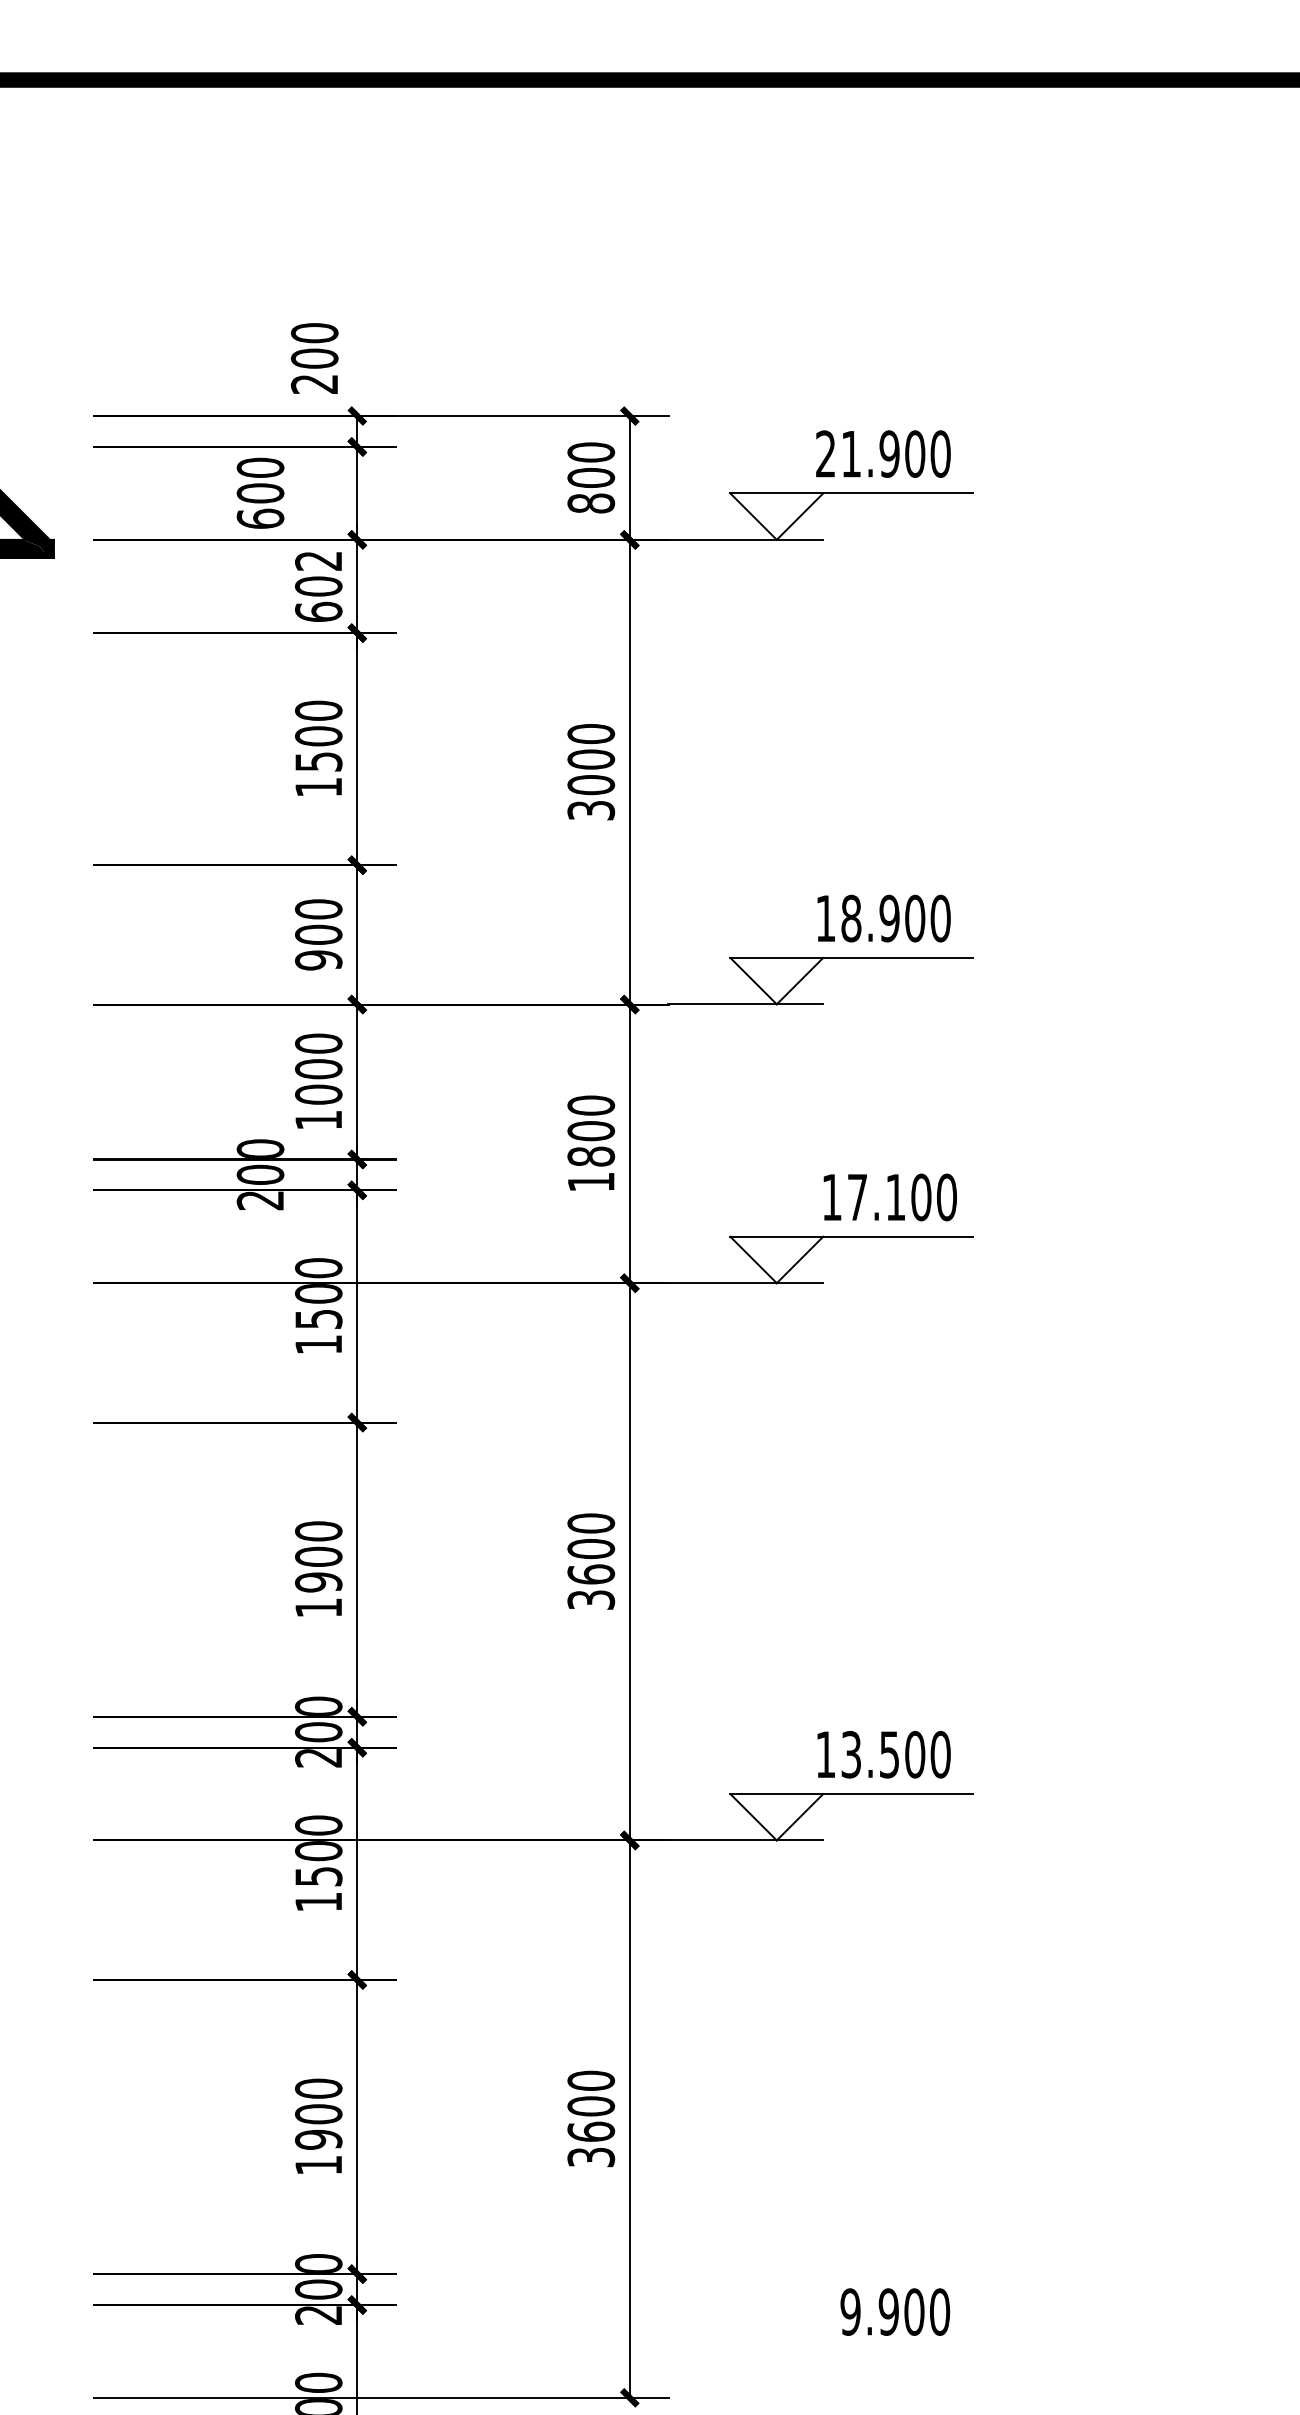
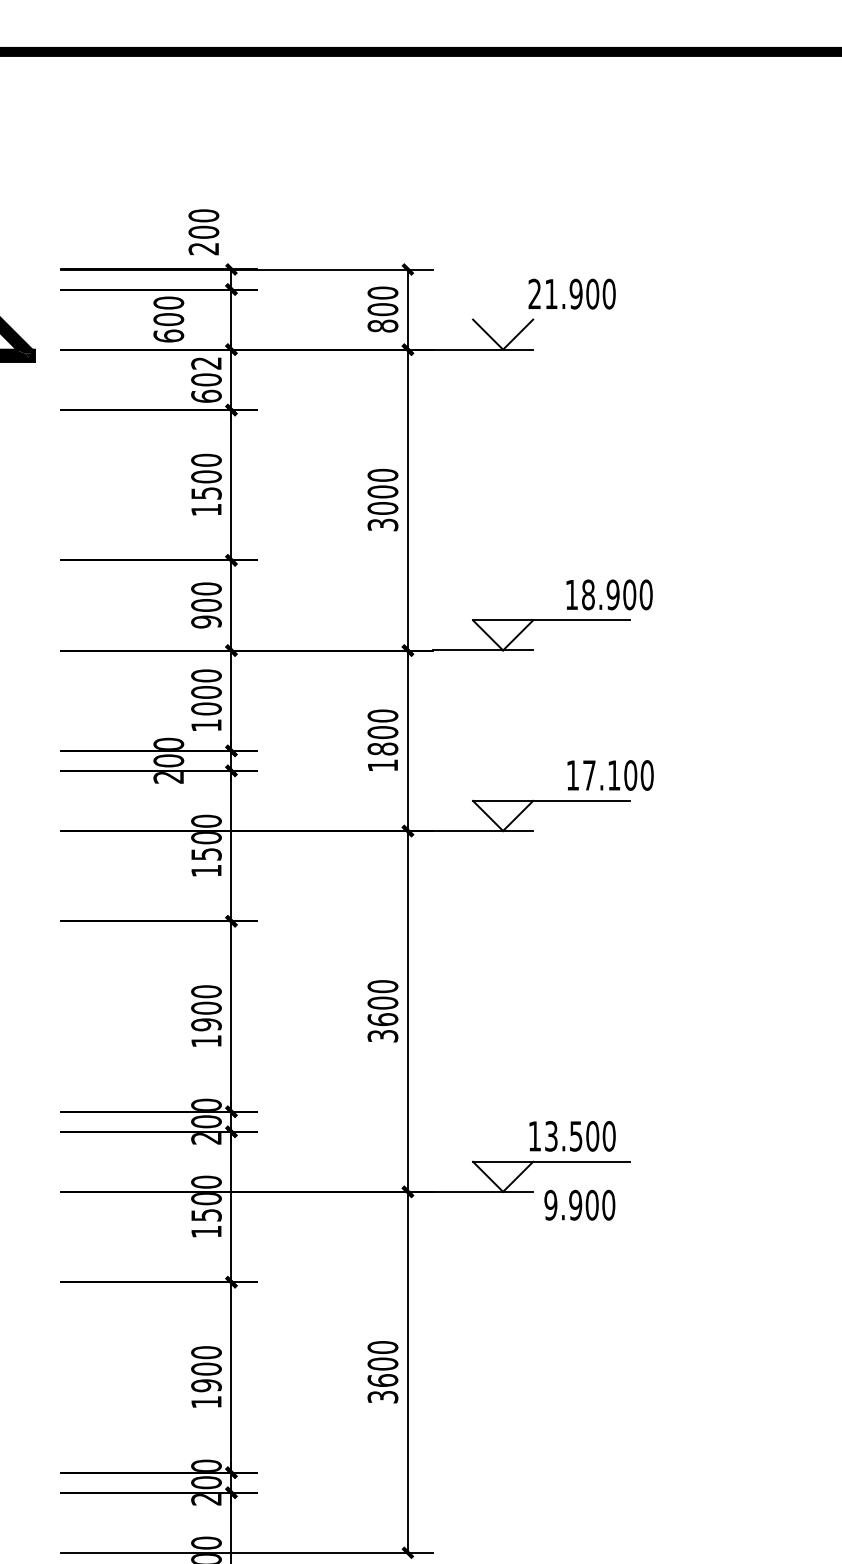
line: (851, 493) -> (551, 319), removed
text: (883, 917) -> (609, 594), moved
text: (890, 1197) -> (610, 775), moved
text: (894, 2310) -> (579, 1204), moved

